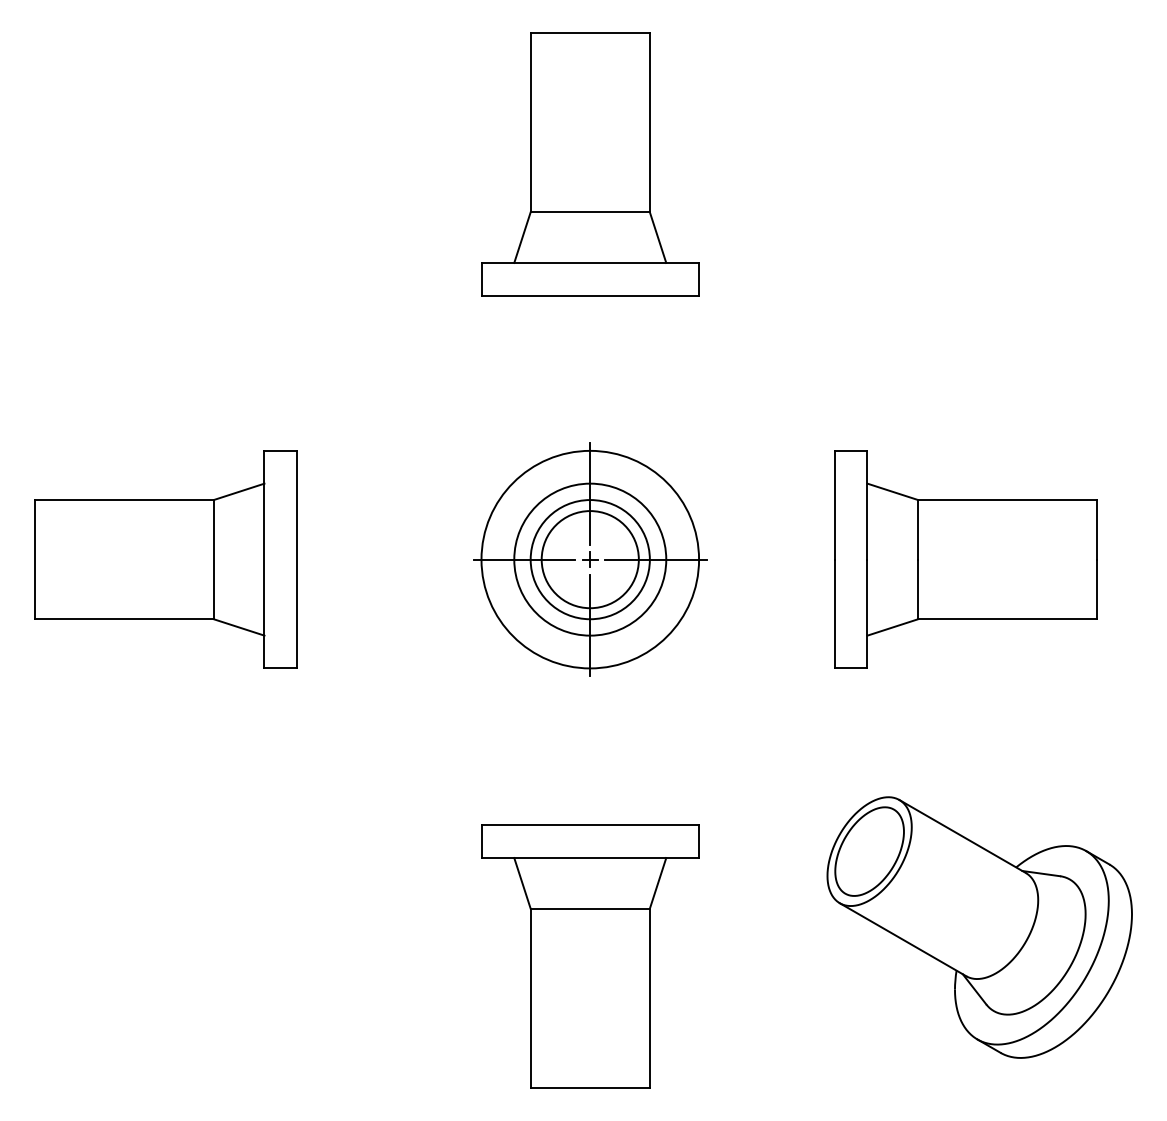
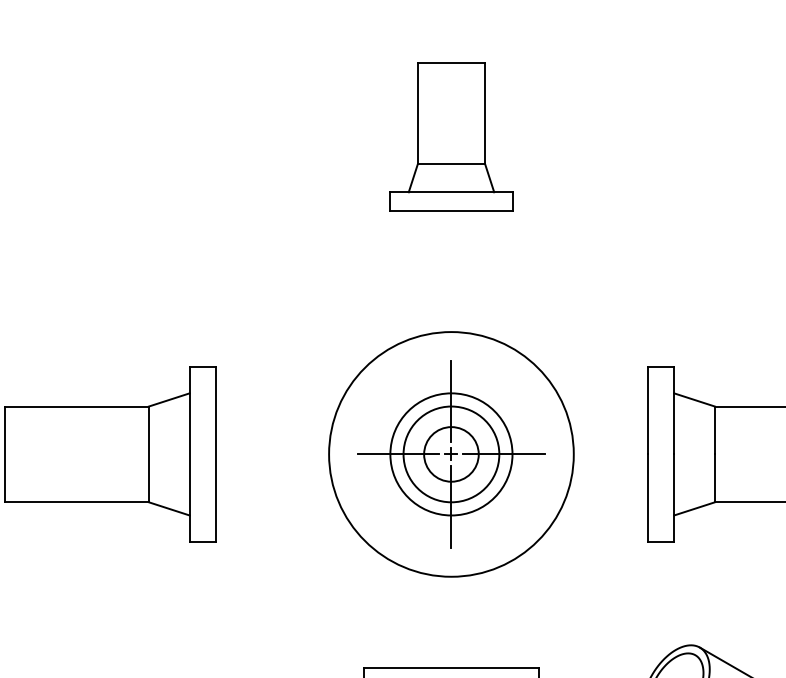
part: (590, 164) -> (451, 136), size x0.7
circle: (589, 559) -> (450, 454), size x0.7
circle: (590, 559) -> (451, 454), size x1.4

